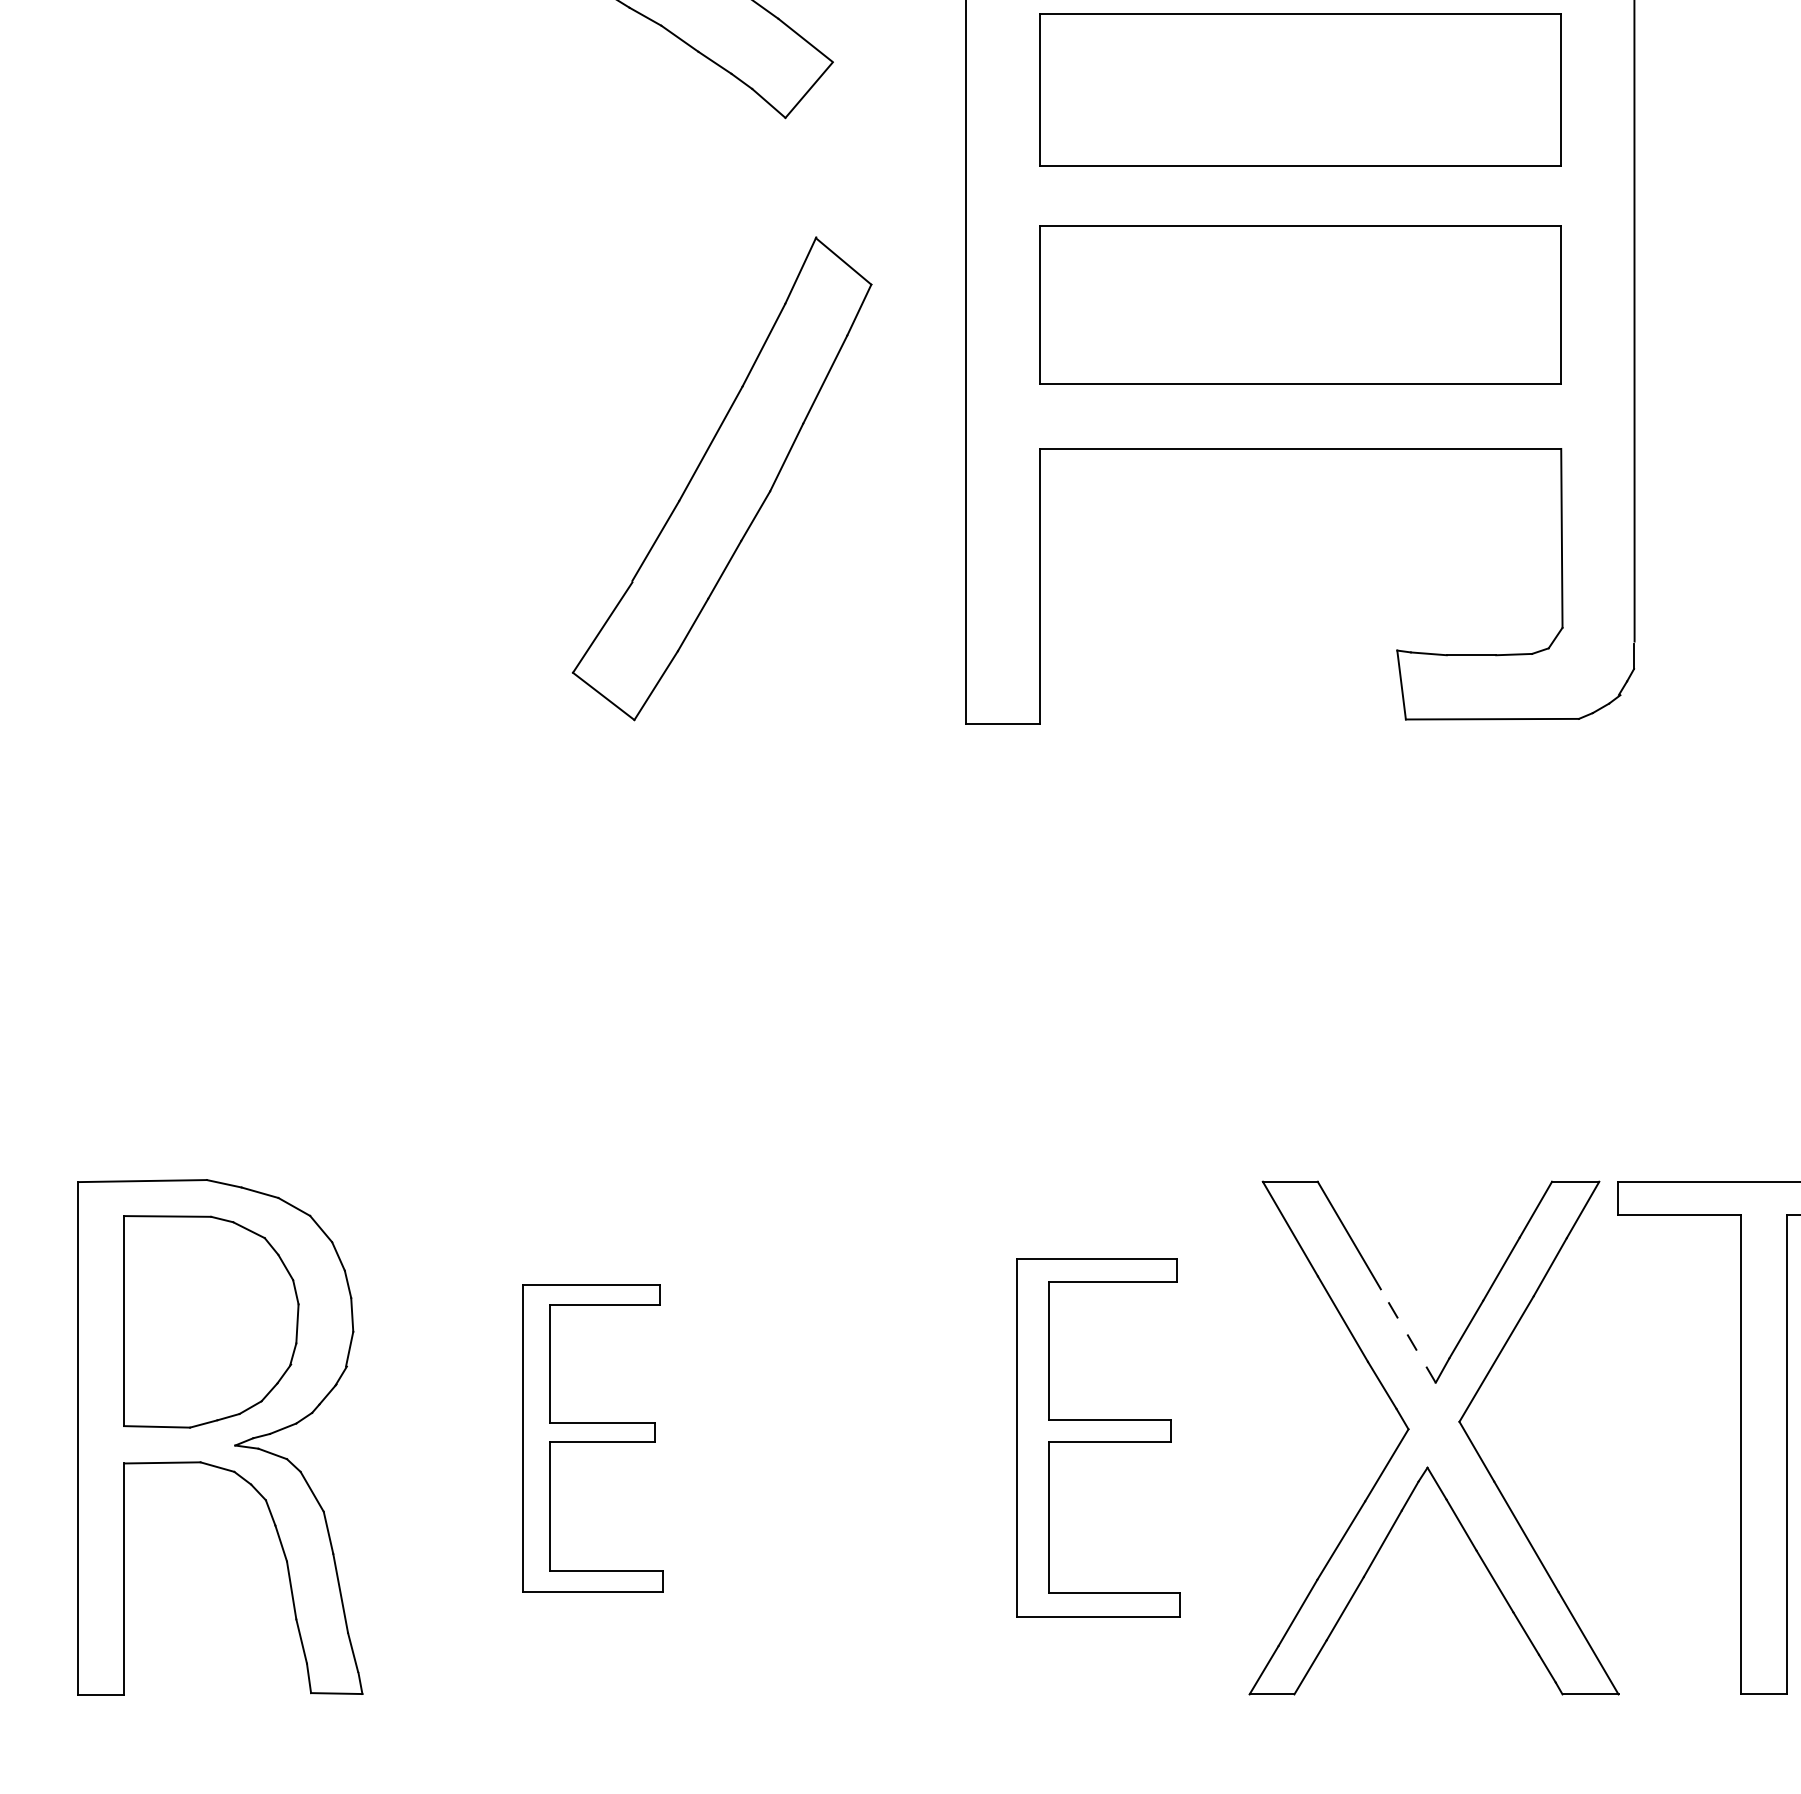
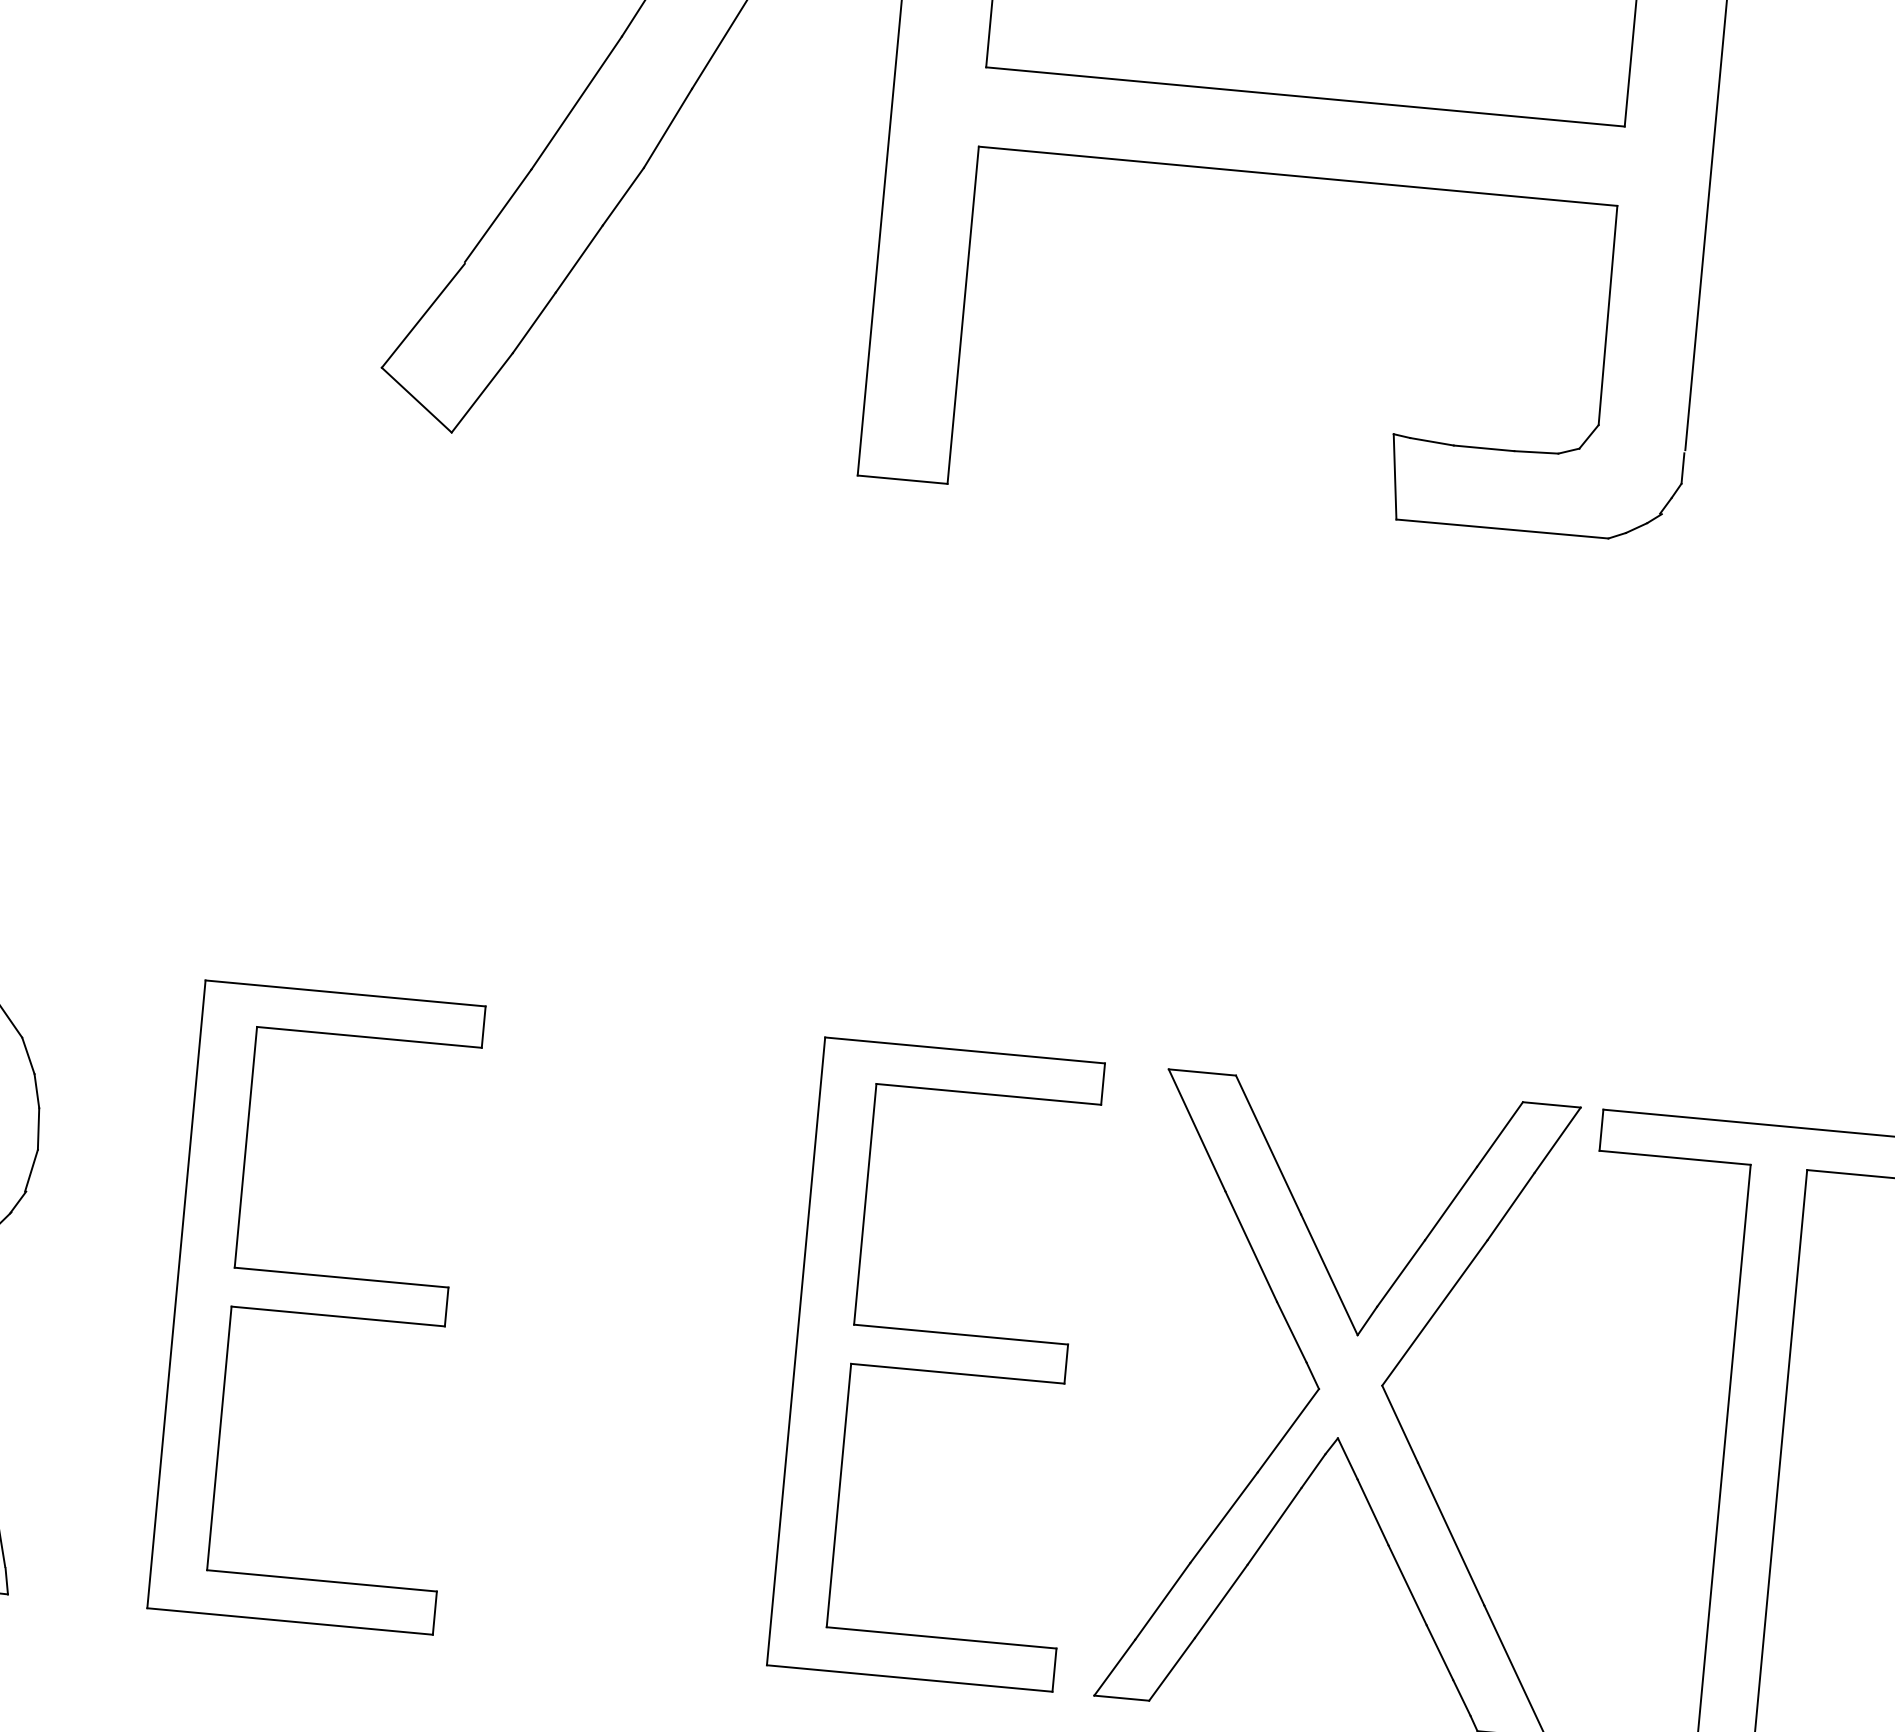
line: (1408, 1335) -> (1329, 1274), dashed -> solid
part: (1098, 1437) -> (938, 1363), size x1.43
part: (592, 1438) -> (318, 1307), size x1.67

